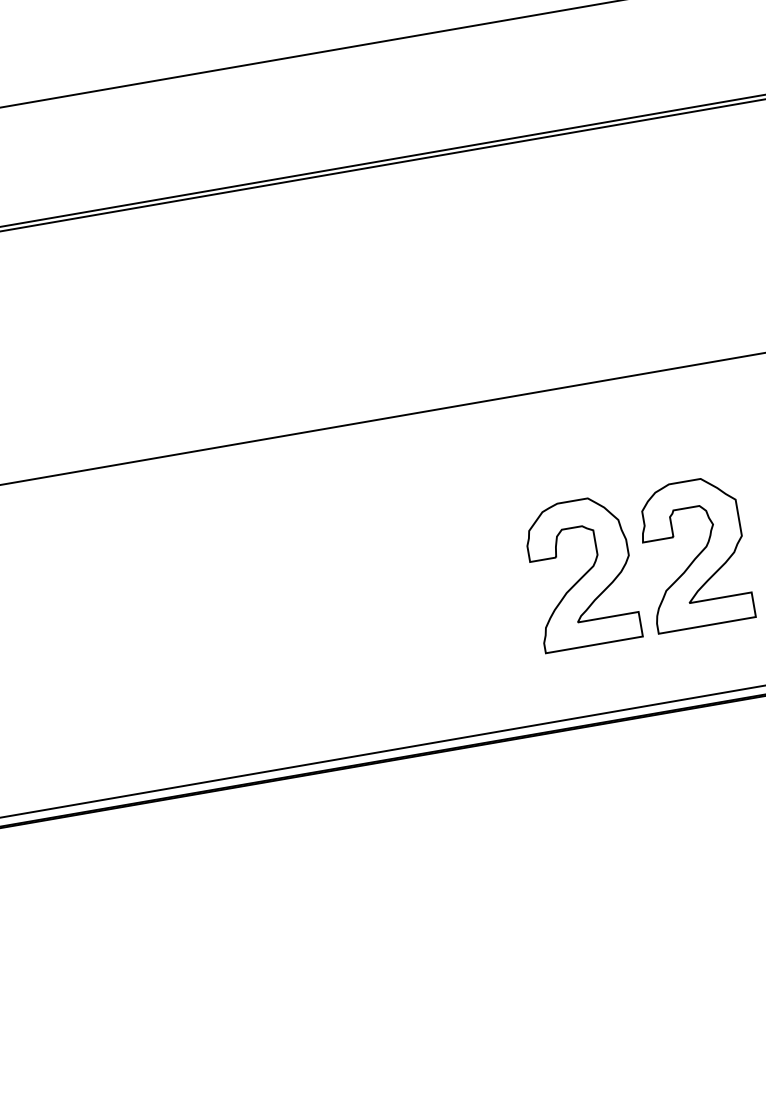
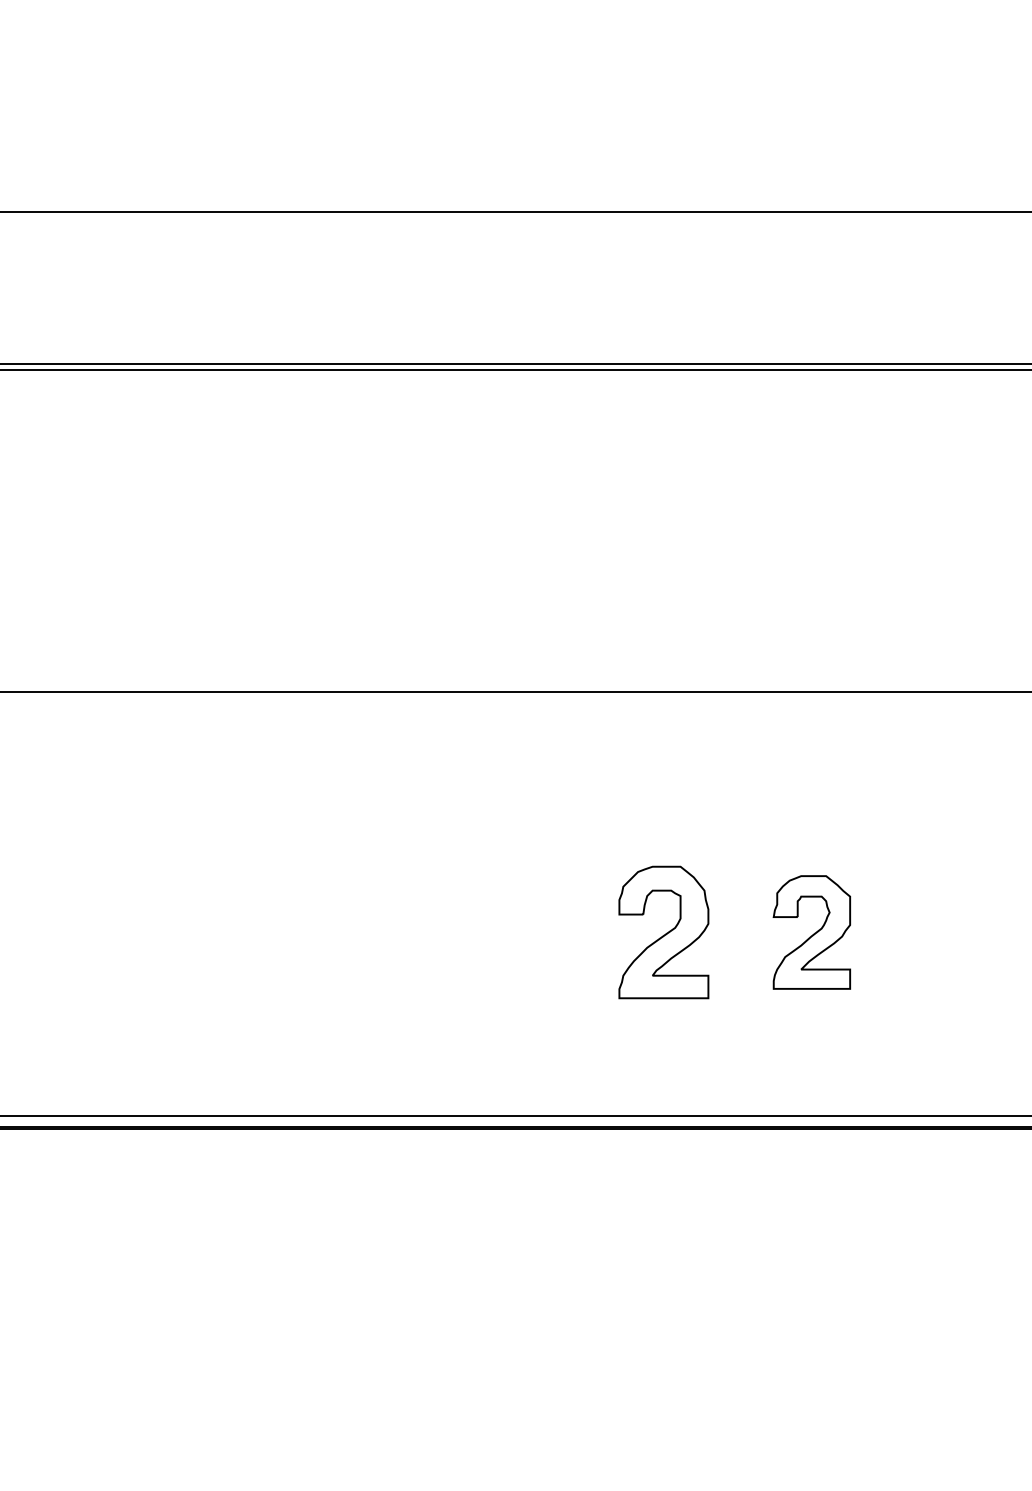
part: (694, 553) -> (811, 932), size x0.6
part: (581, 573) -> (663, 932), size x0.7

